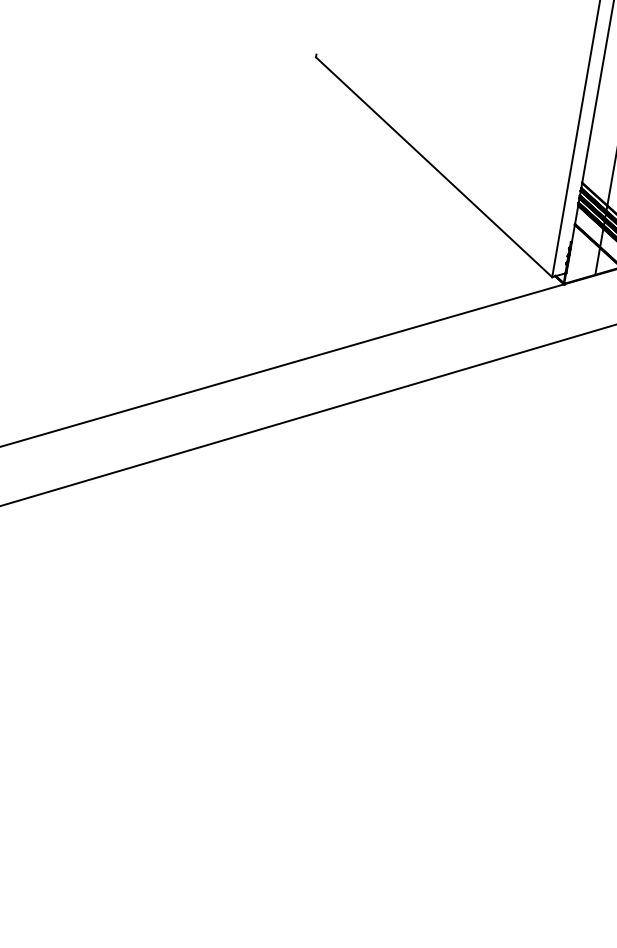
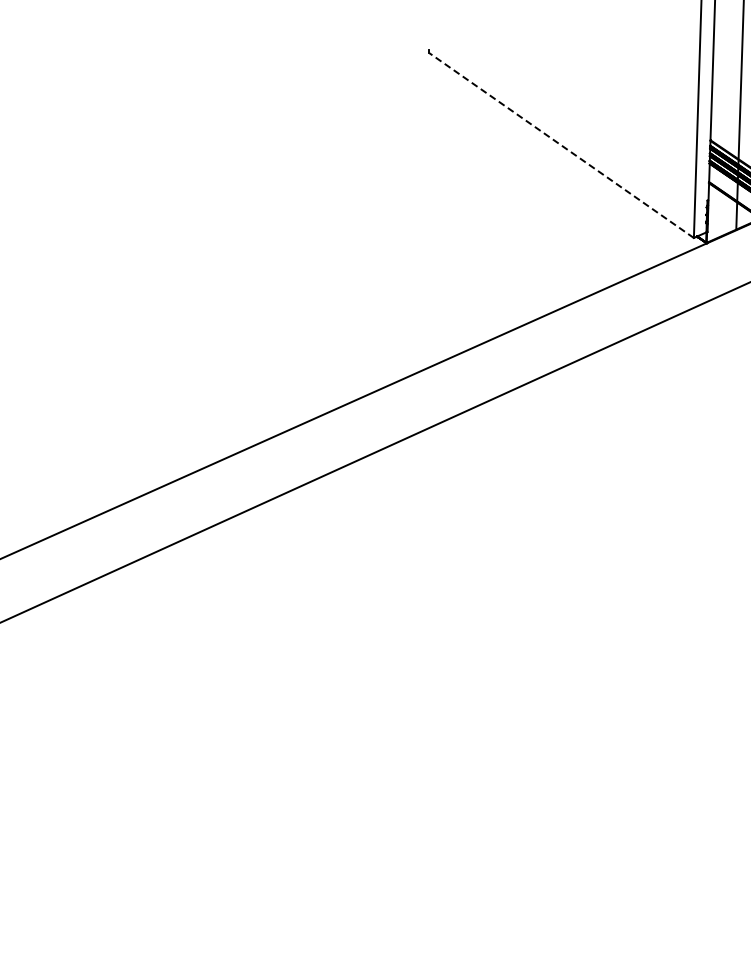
line: (433, 167) -> (561, 145), solid -> dashed

